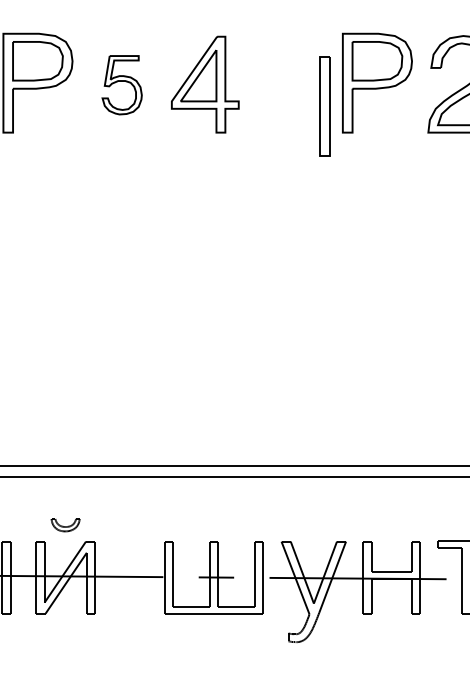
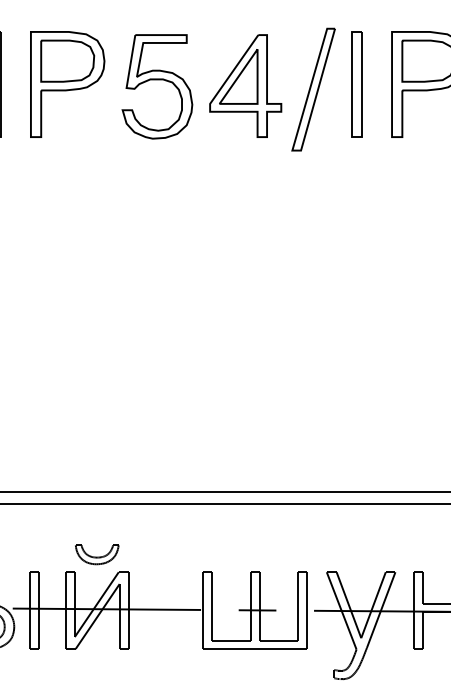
part: (121, 84) -> (156, 85), size x1.67
part: (269, 87) -> (313, 89), added
part: (324, 106) -> (356, 84), moved
part: (65, 524) -> (96, 553), size x1.43

